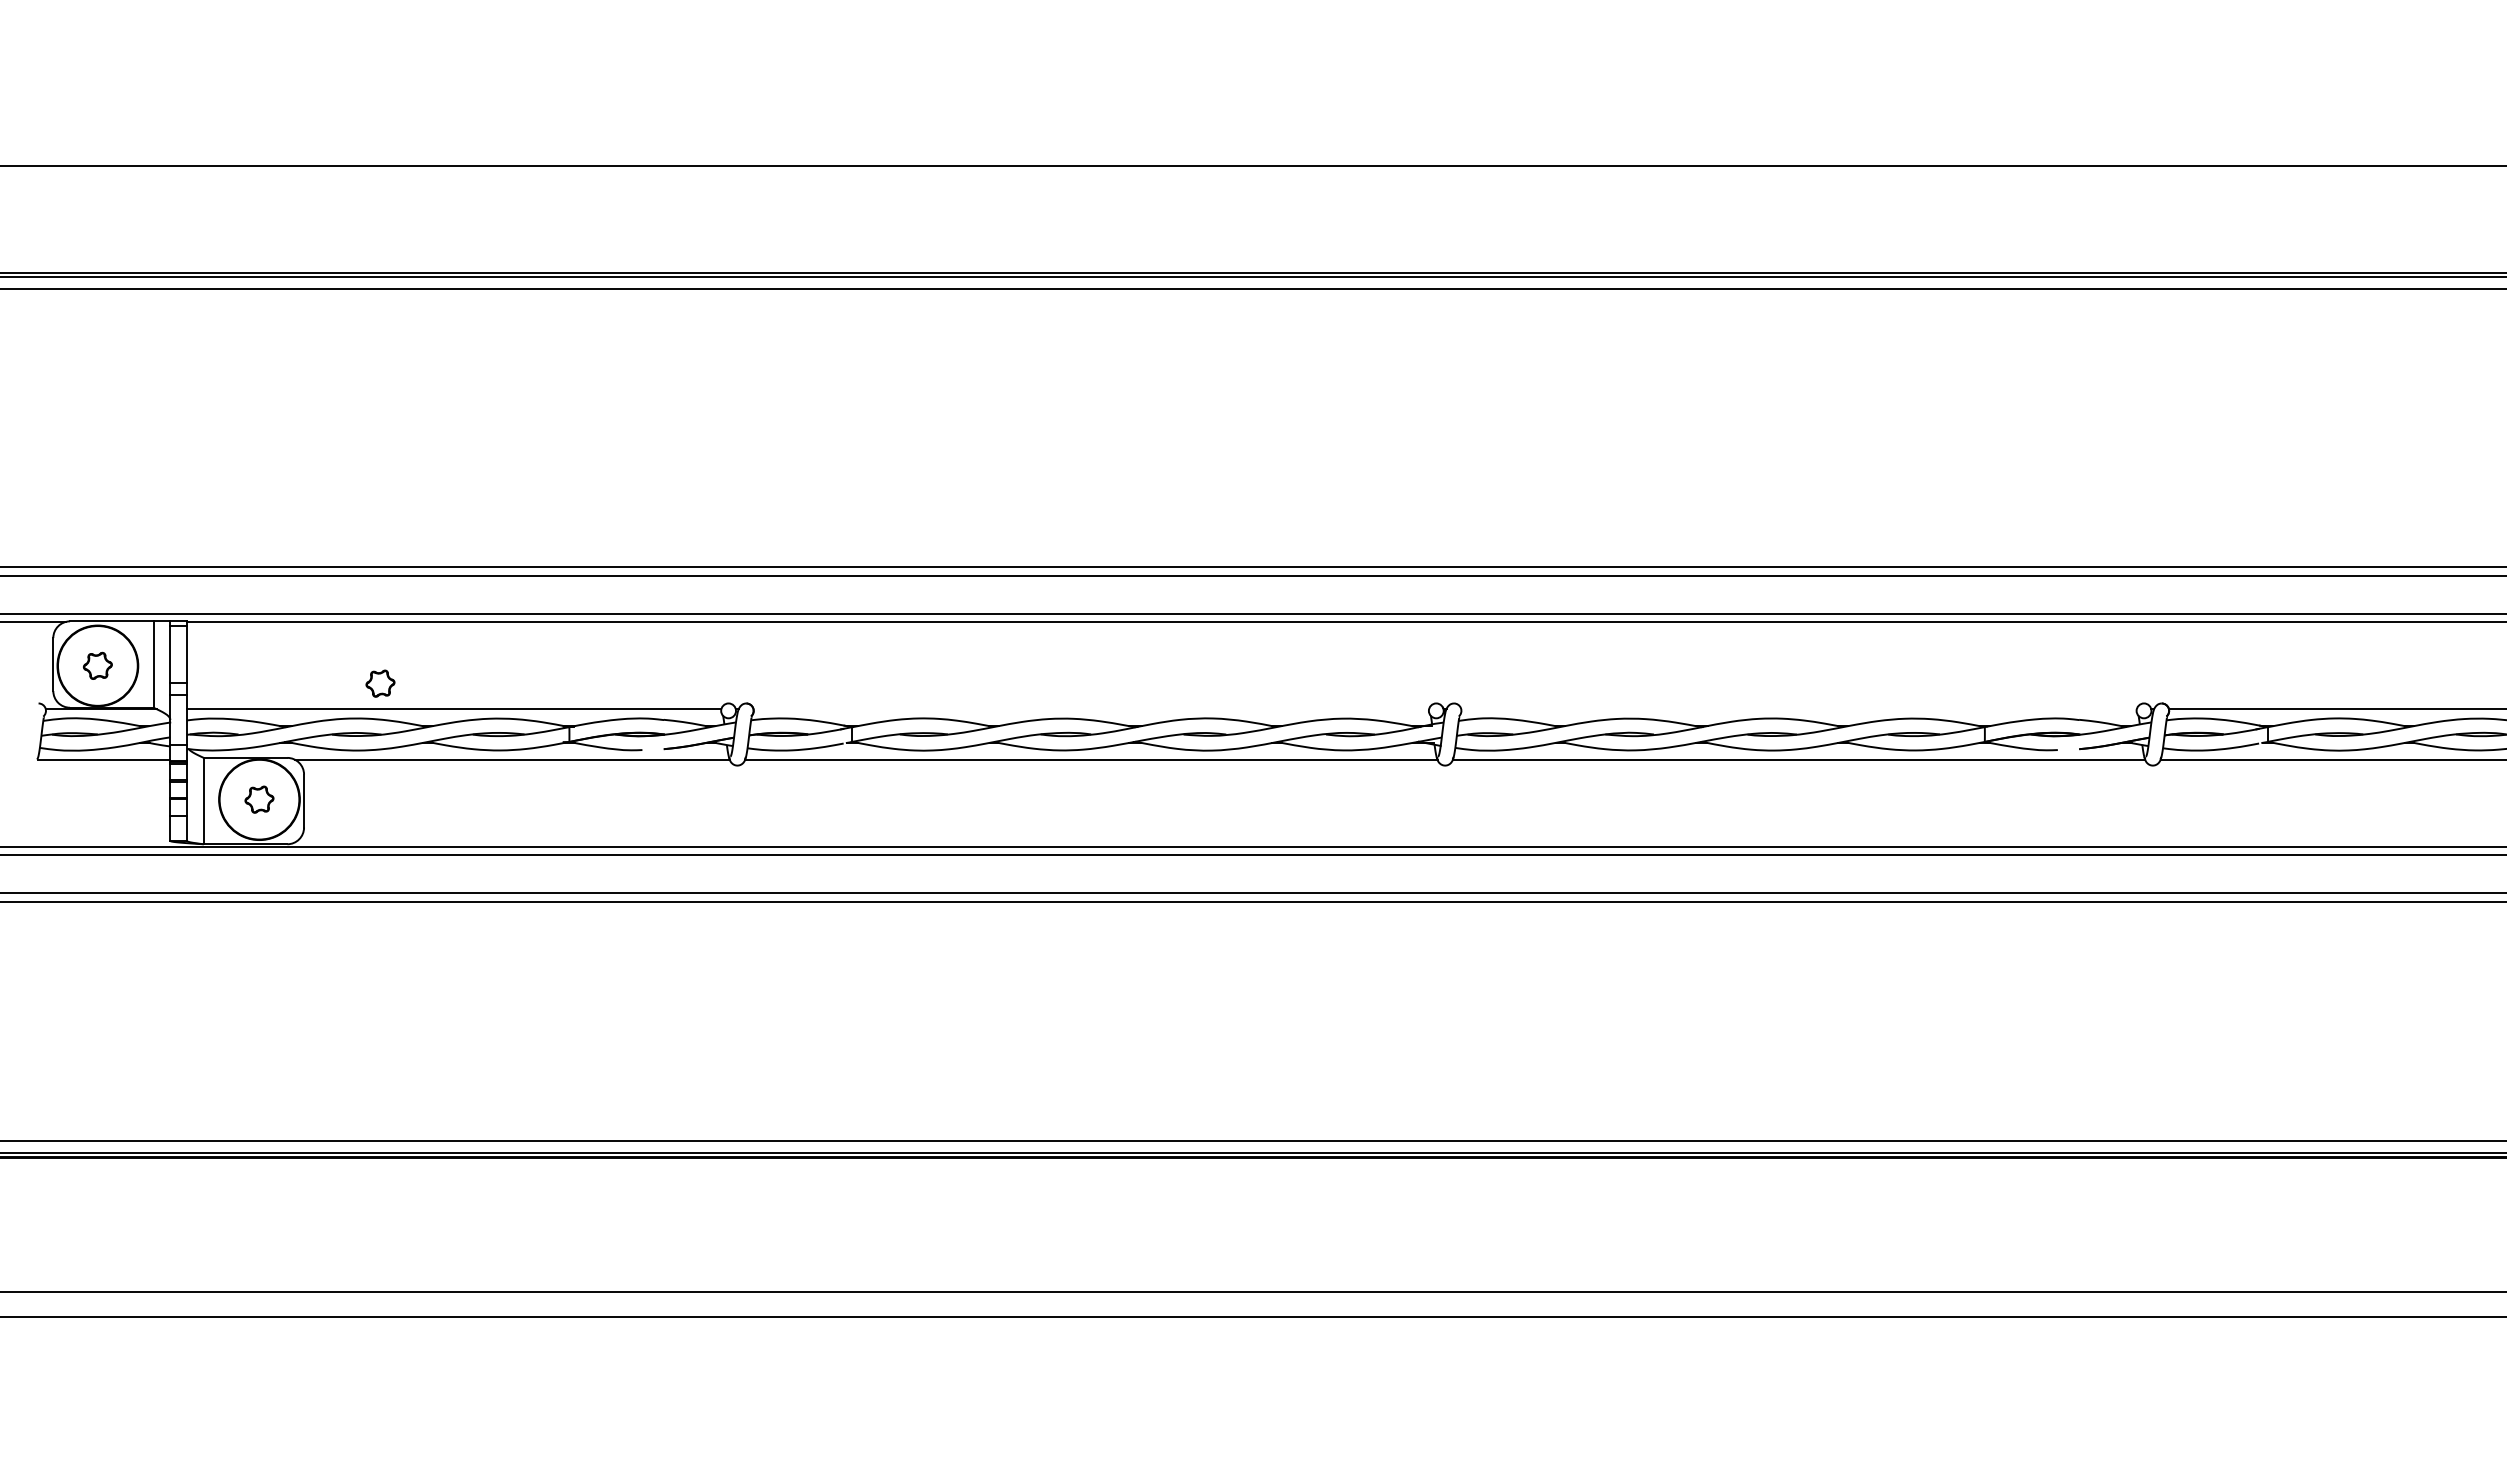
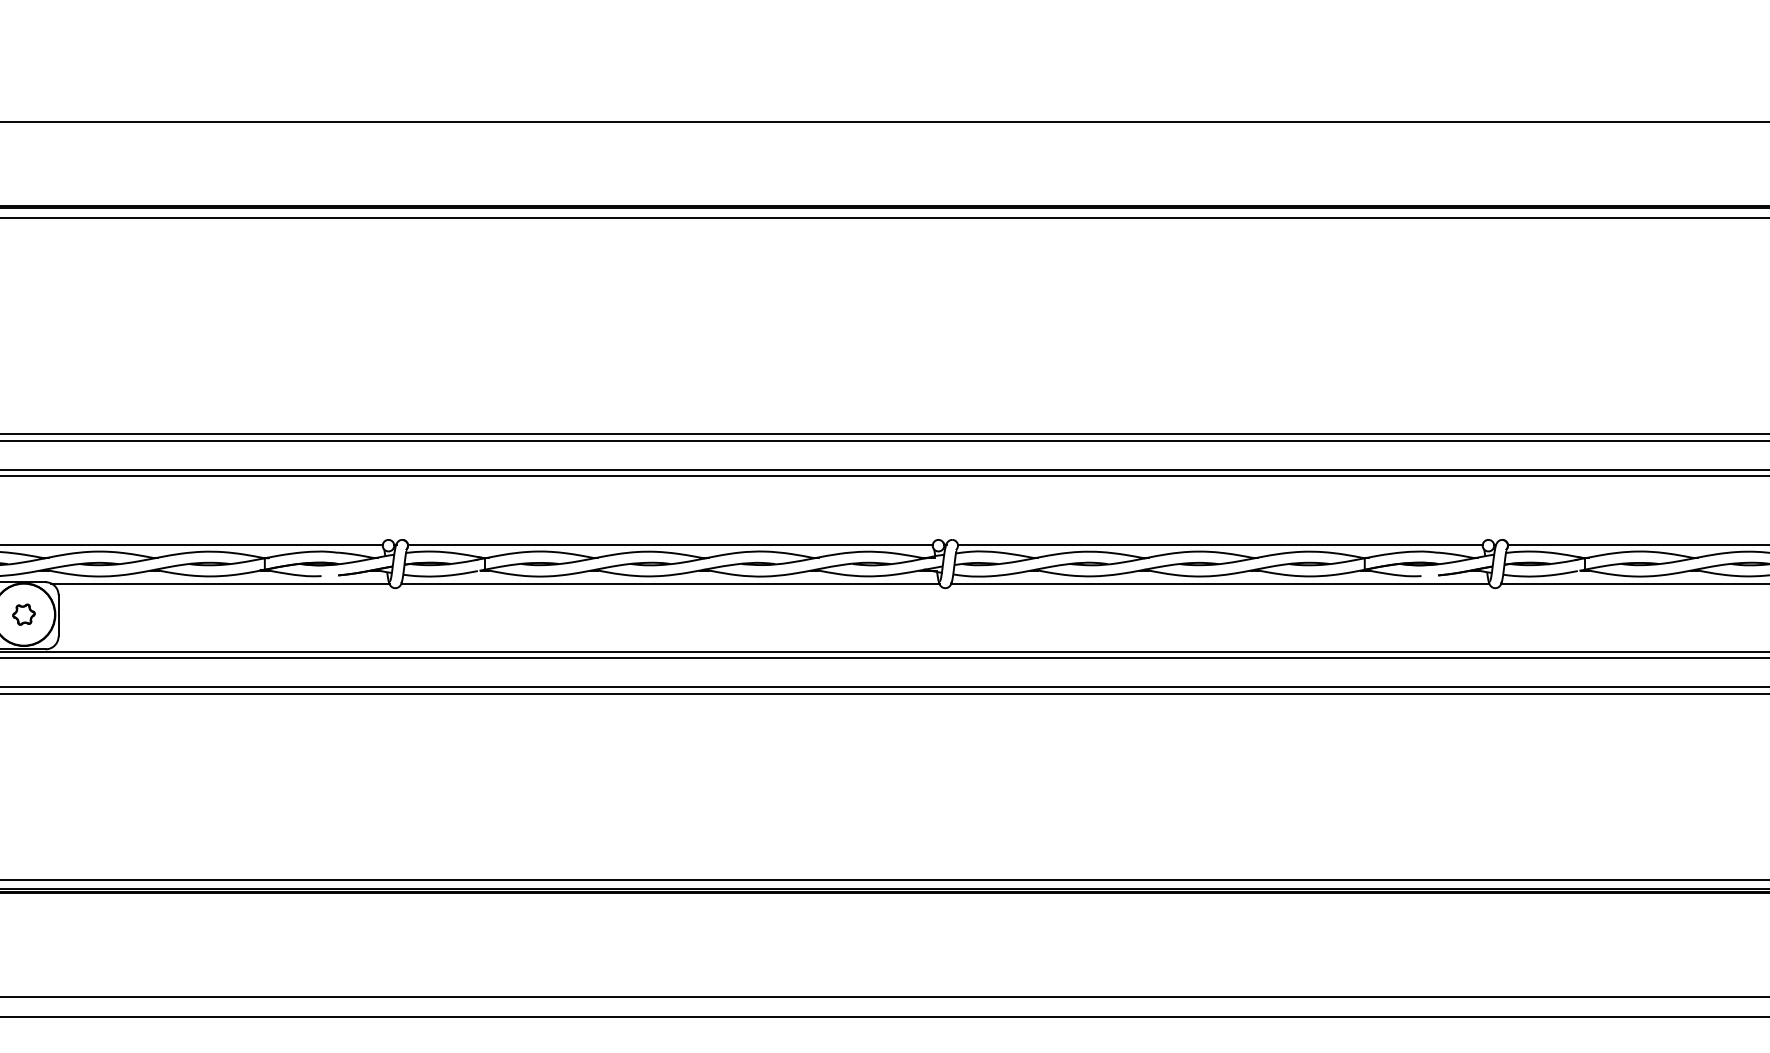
part: (380, 683) -> (118, 524), removed
line: (1091, 709) -> (670, 544), added
line: (1798, 709) -> (1219, 544), added

